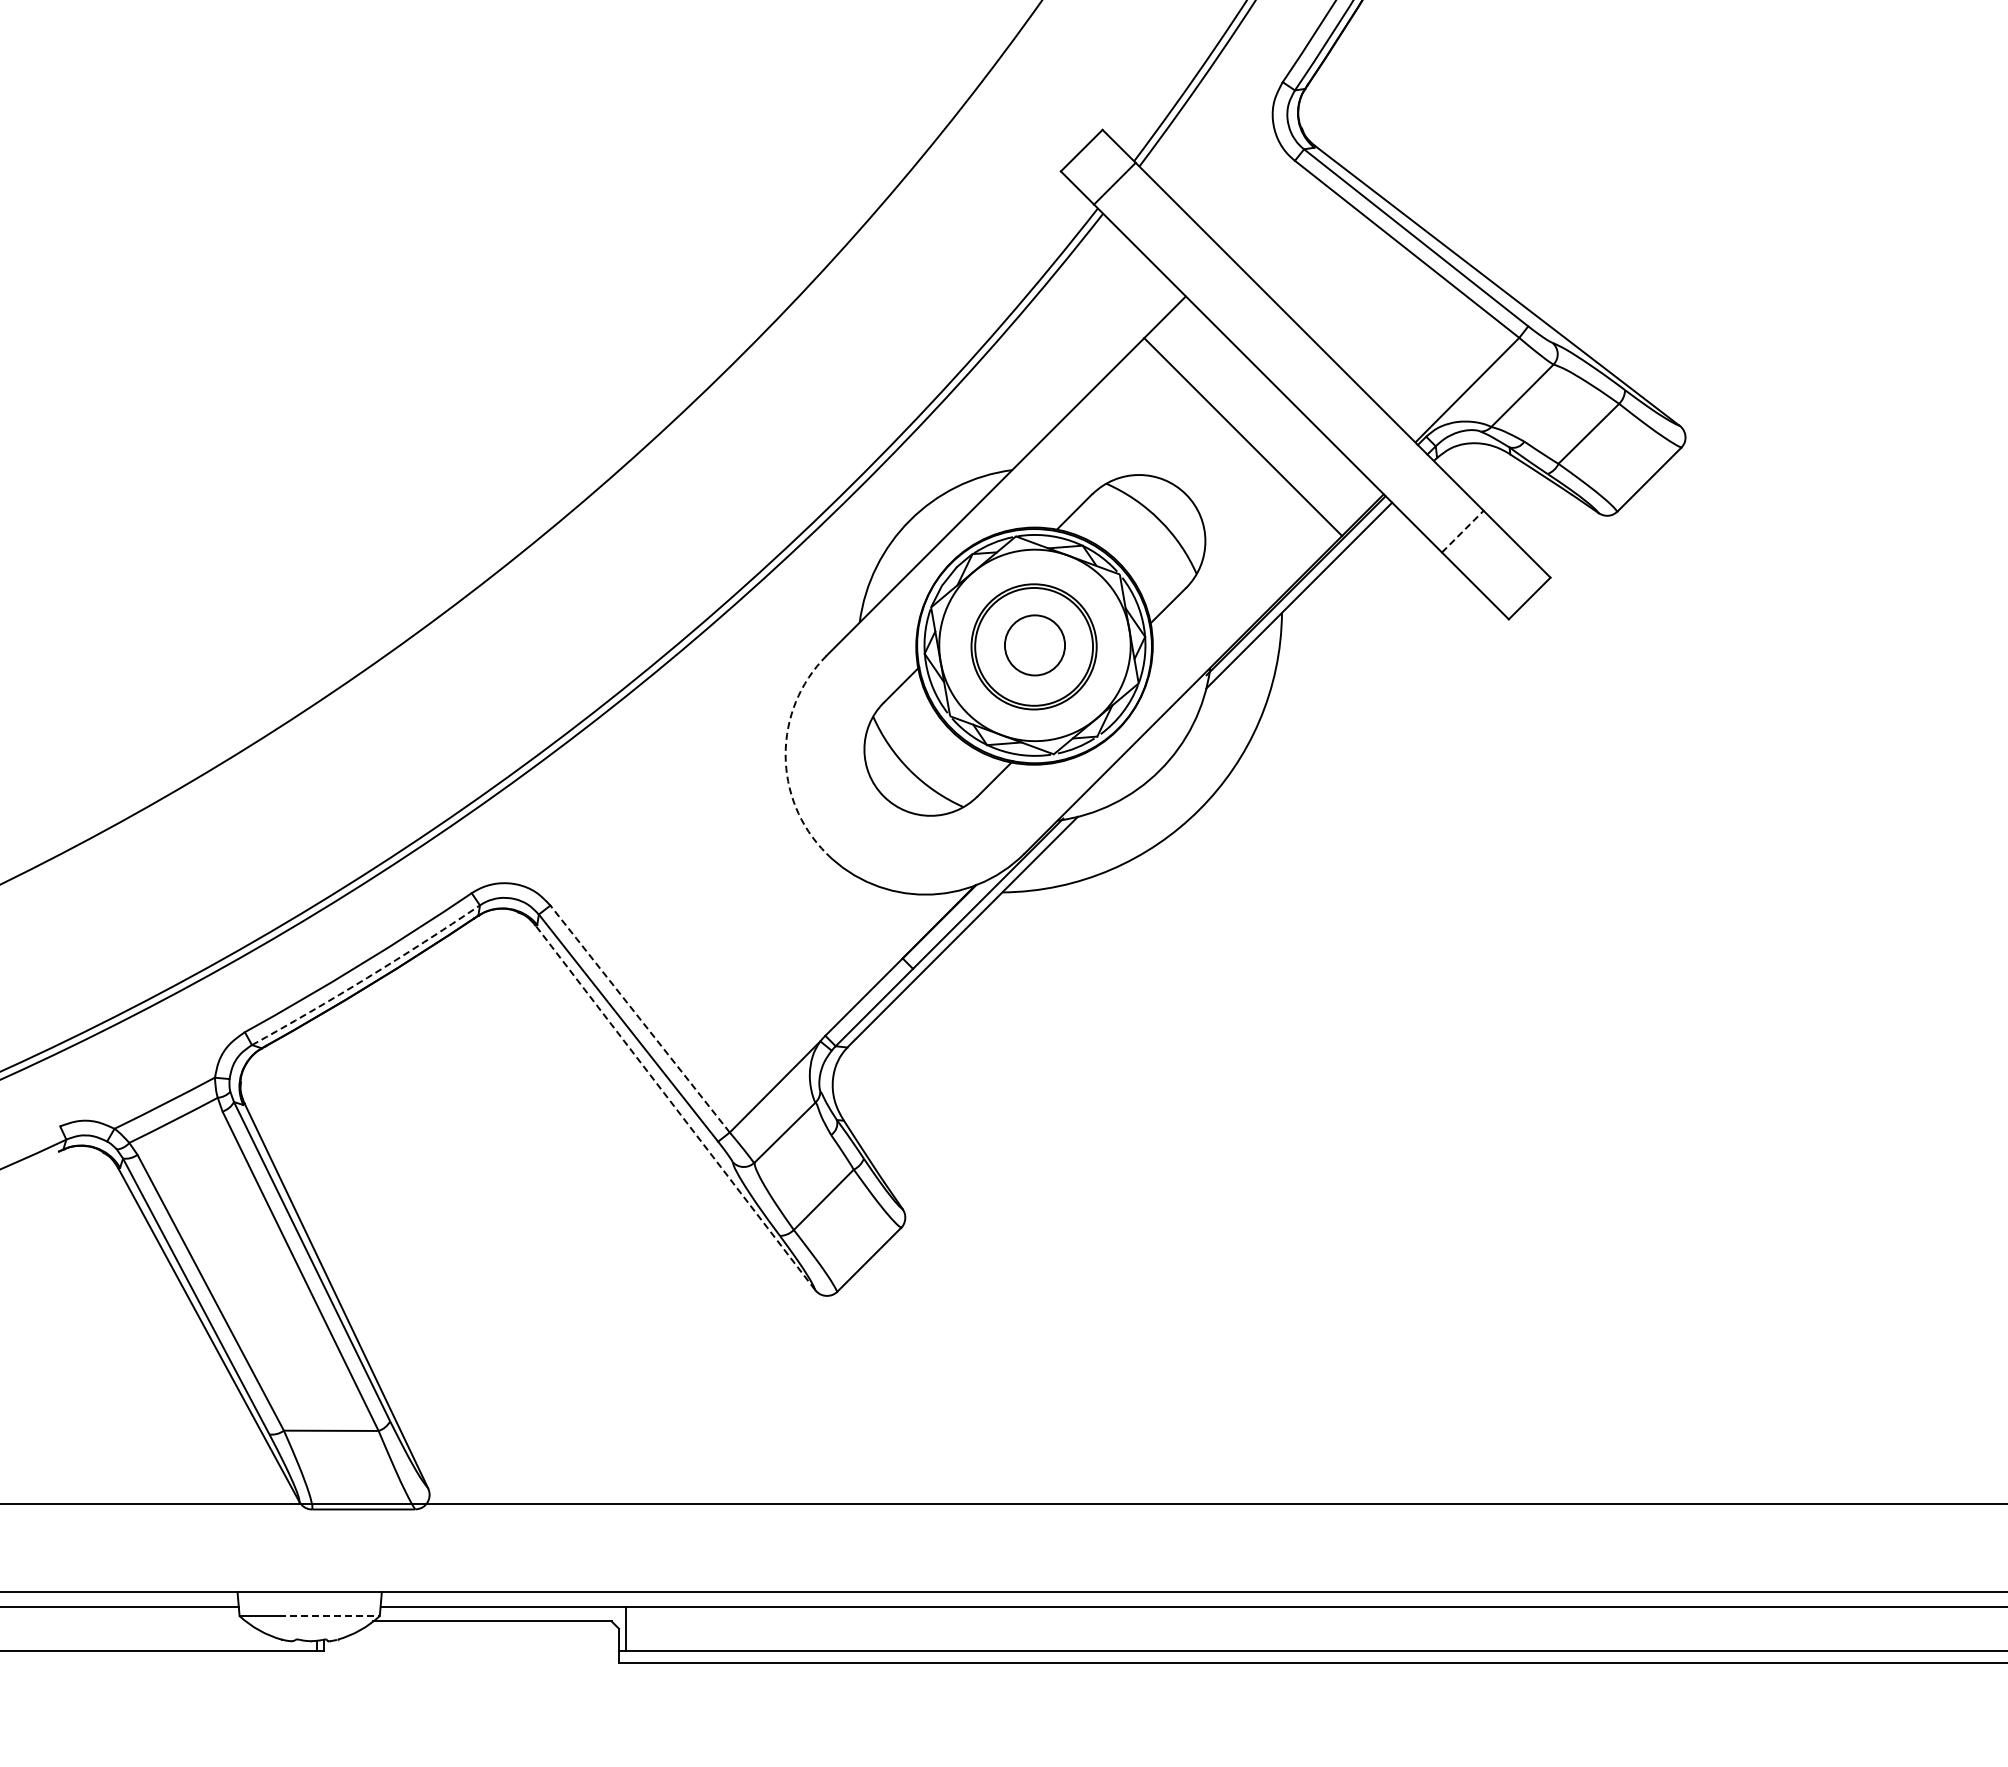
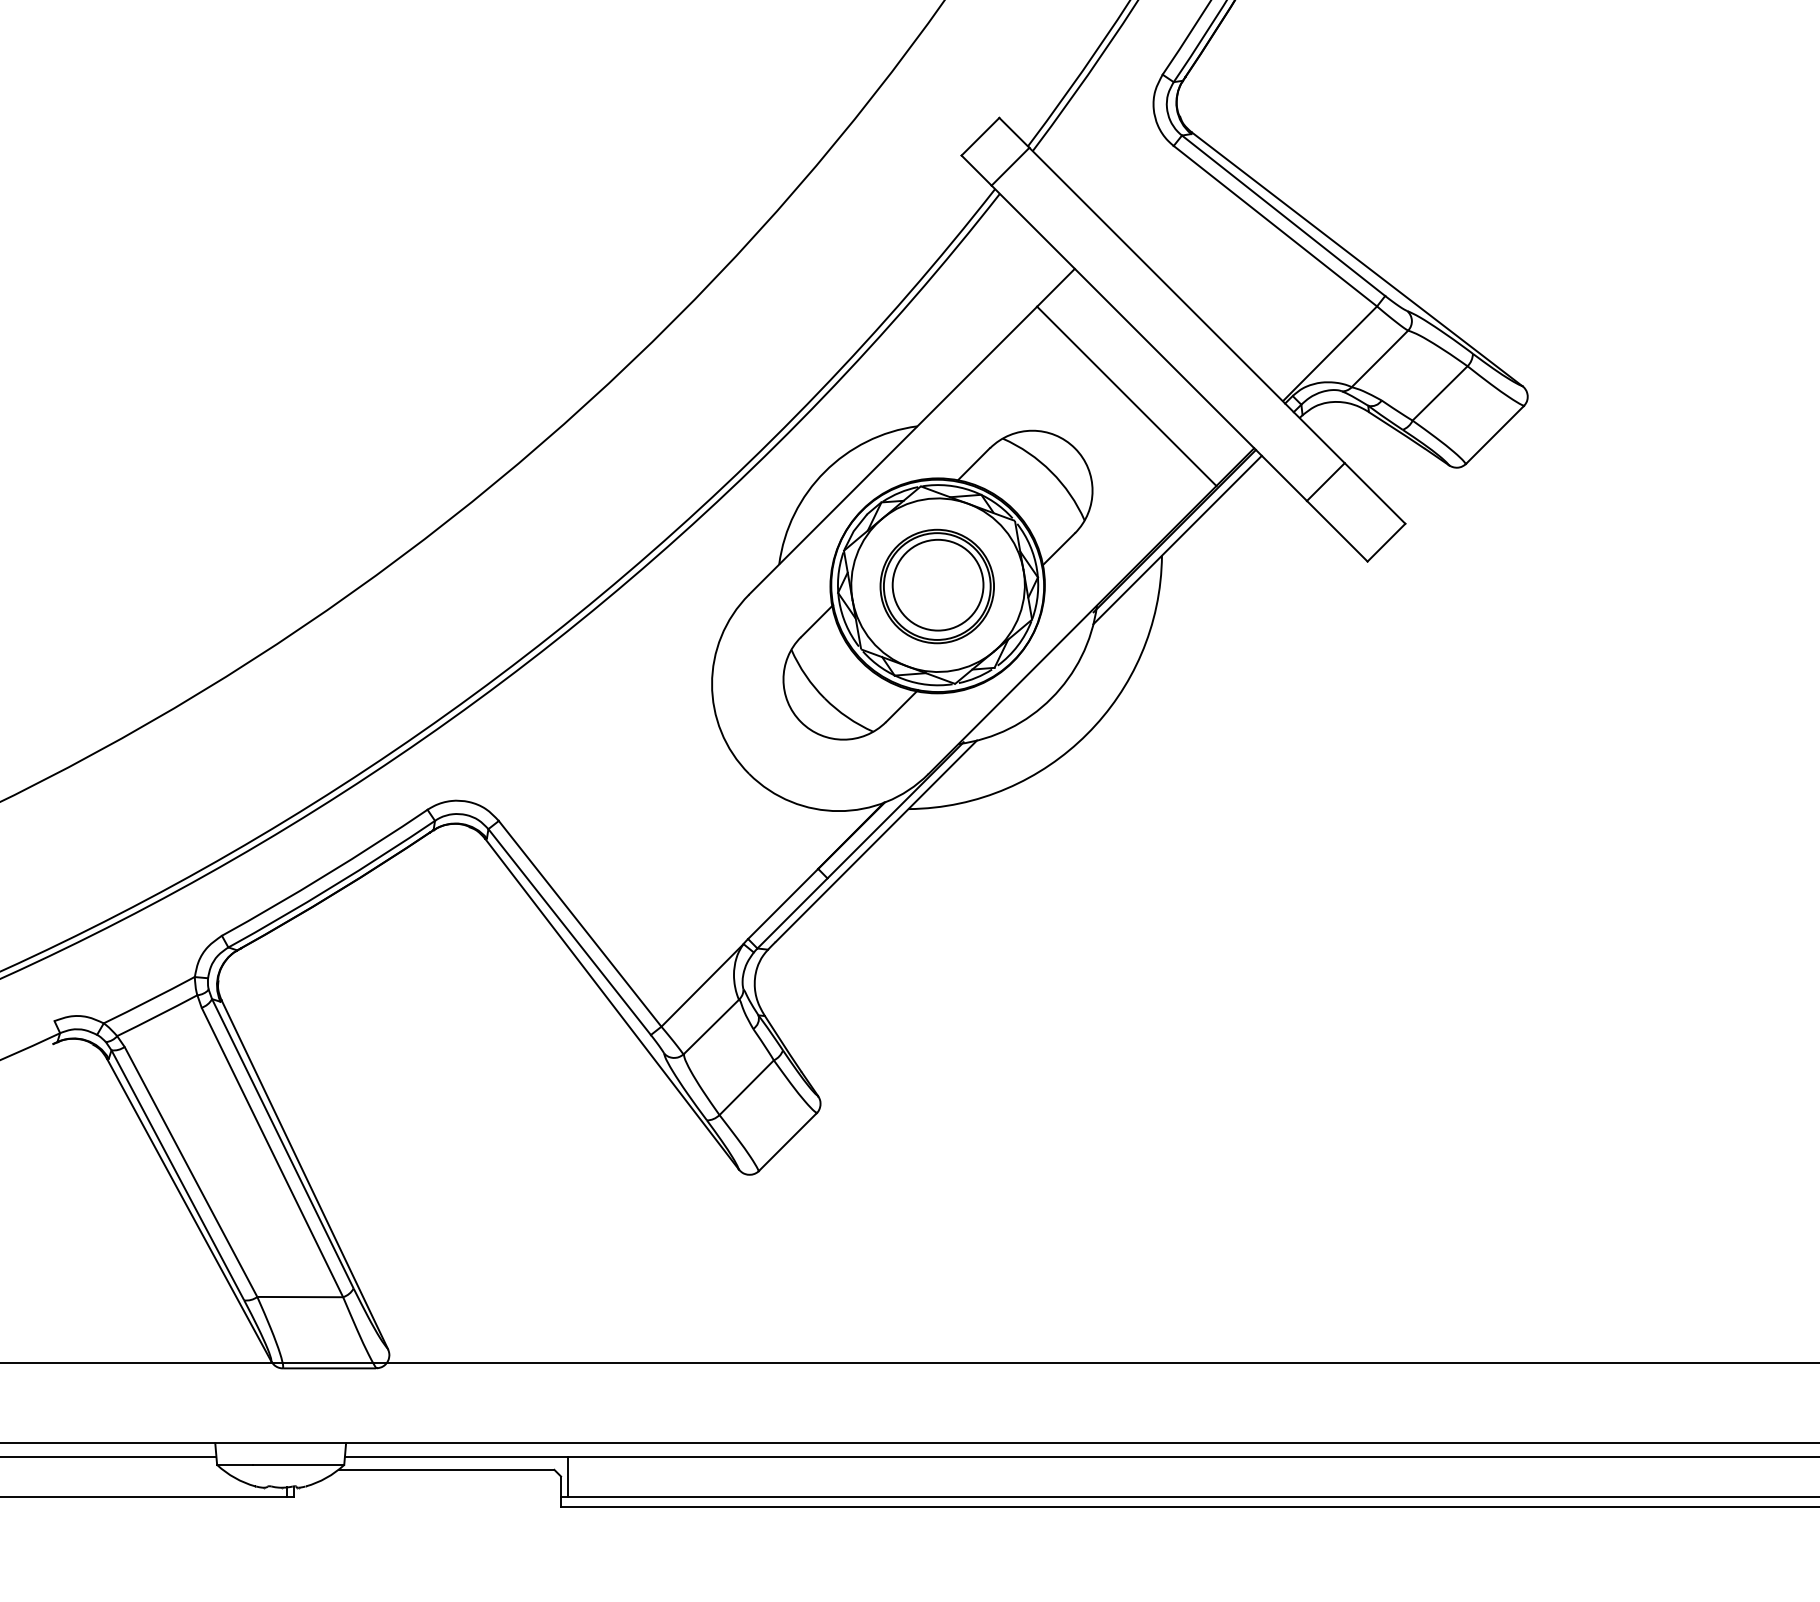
line: (1463, 531) -> (1326, 481), dashed -> solid
circle: (1034, 645) -> (937, 585), size x1.67
arc: (785, 754) -> (711, 684), dashed -> solid
arc: (367, 977) -> (333, 886), dashed -> solid
line: (640, 1019) -> (580, 924), dashed -> solid
line: (675, 1107) -> (612, 1004), dashed -> solid
line: (329, 1616) -> (298, 1465), dashed -> solid

